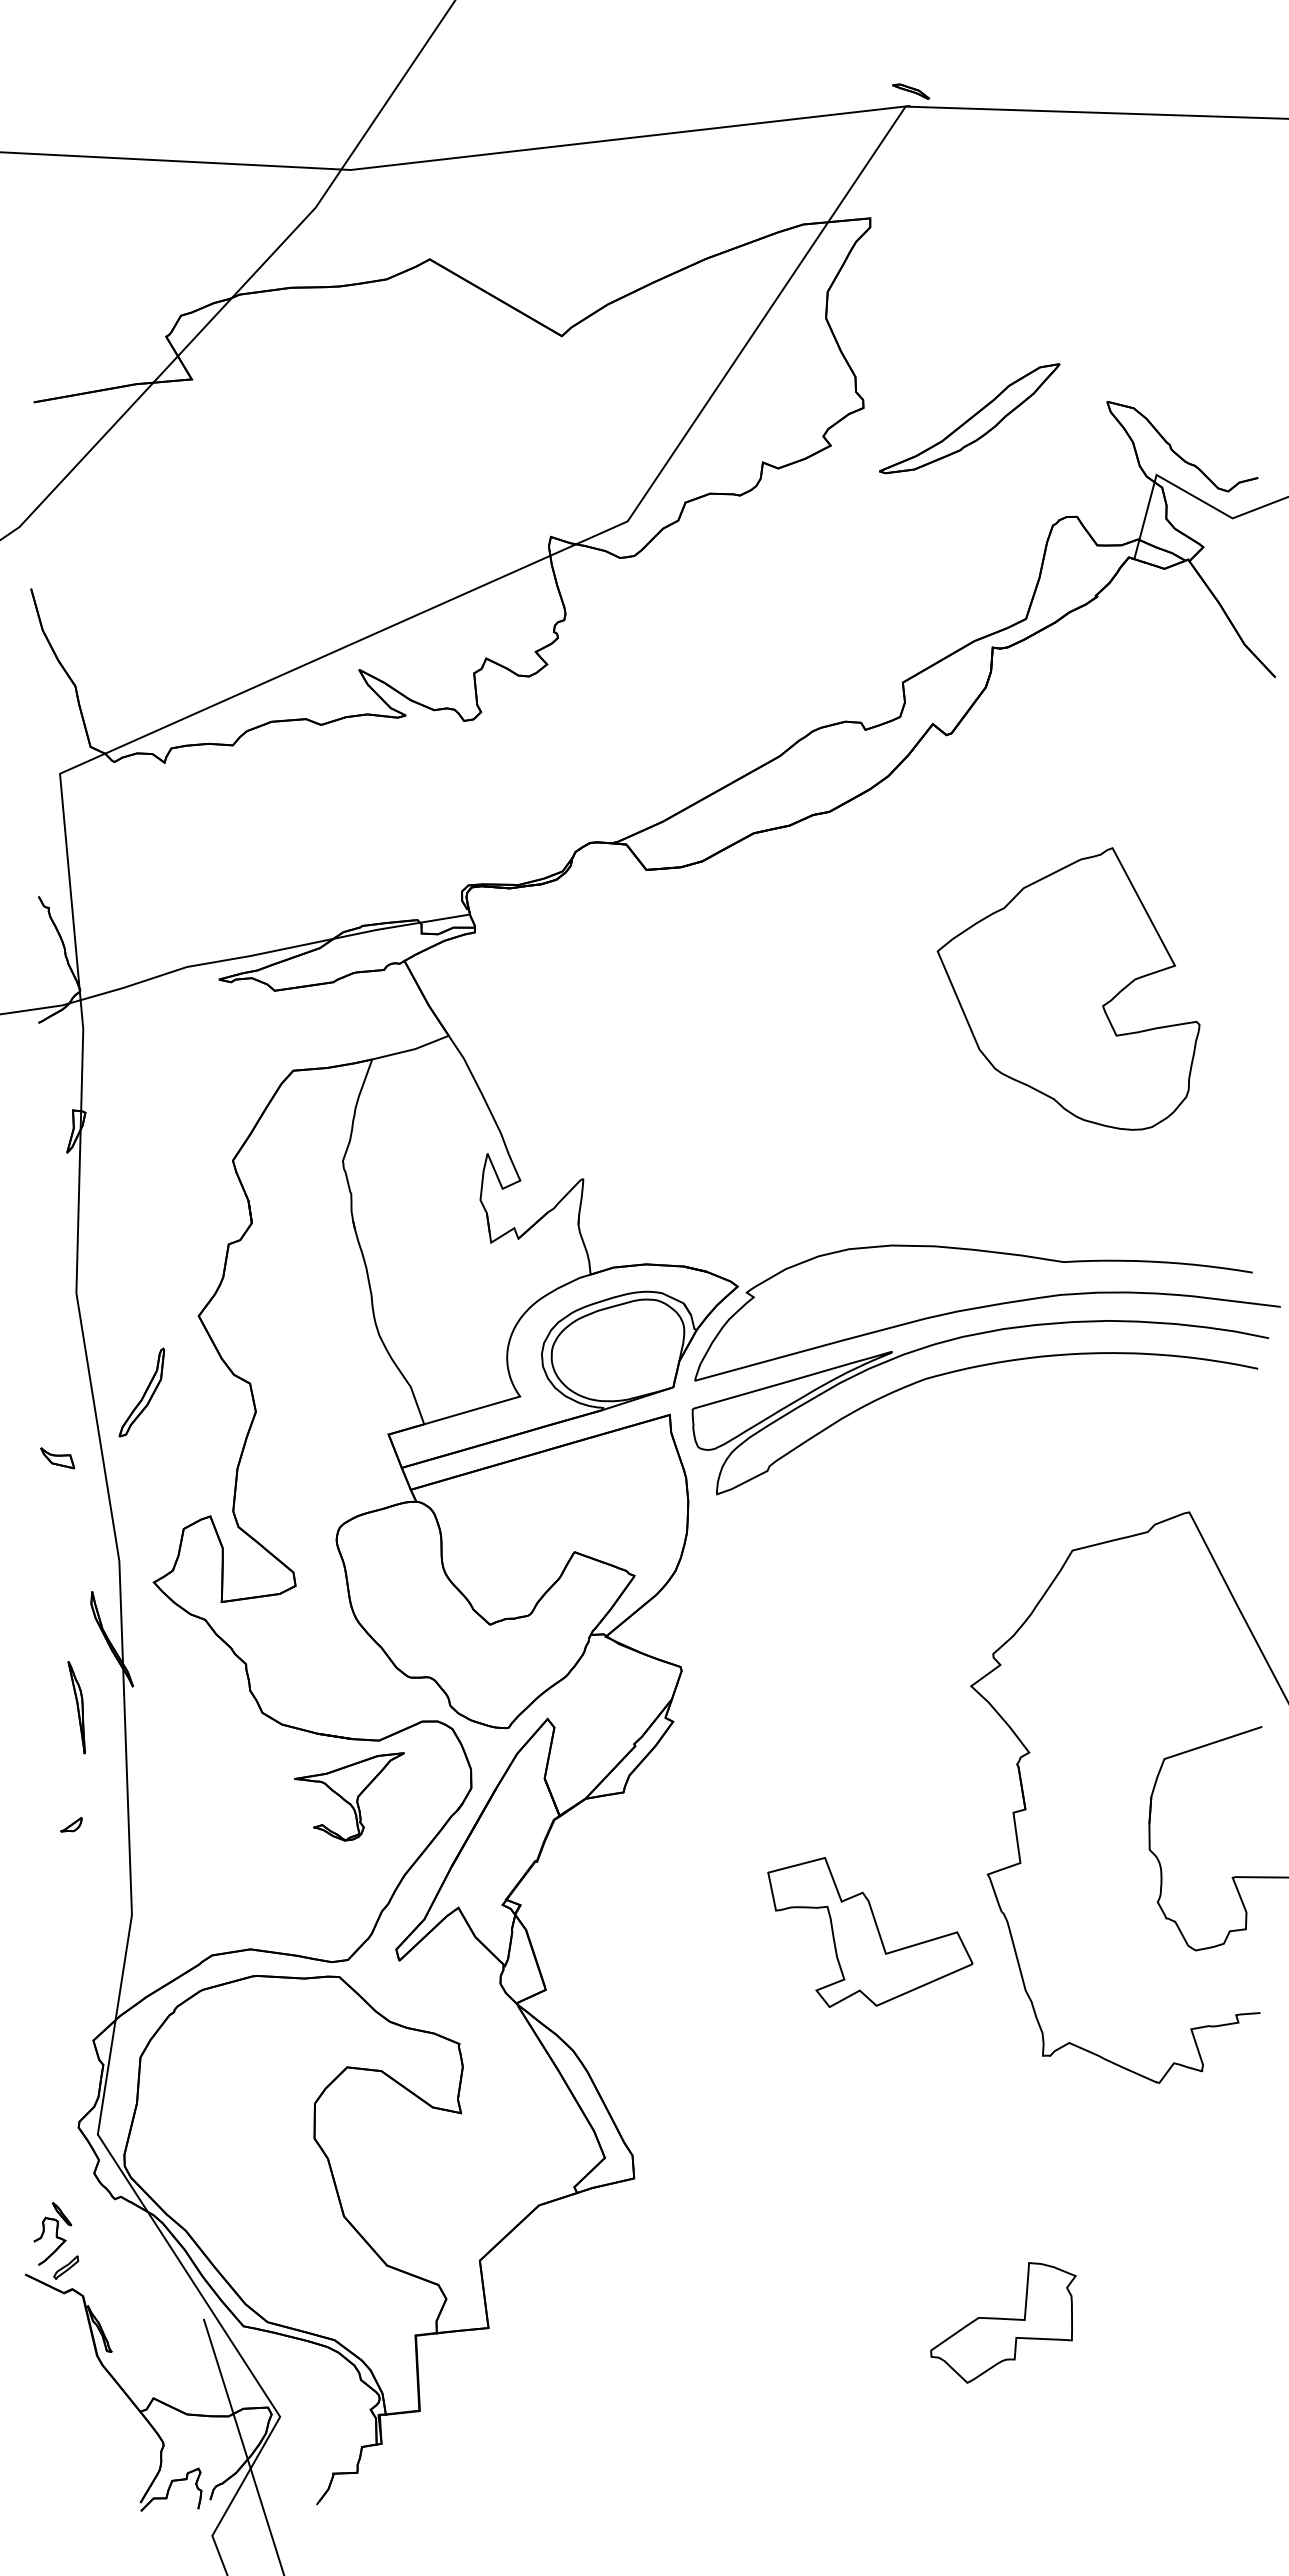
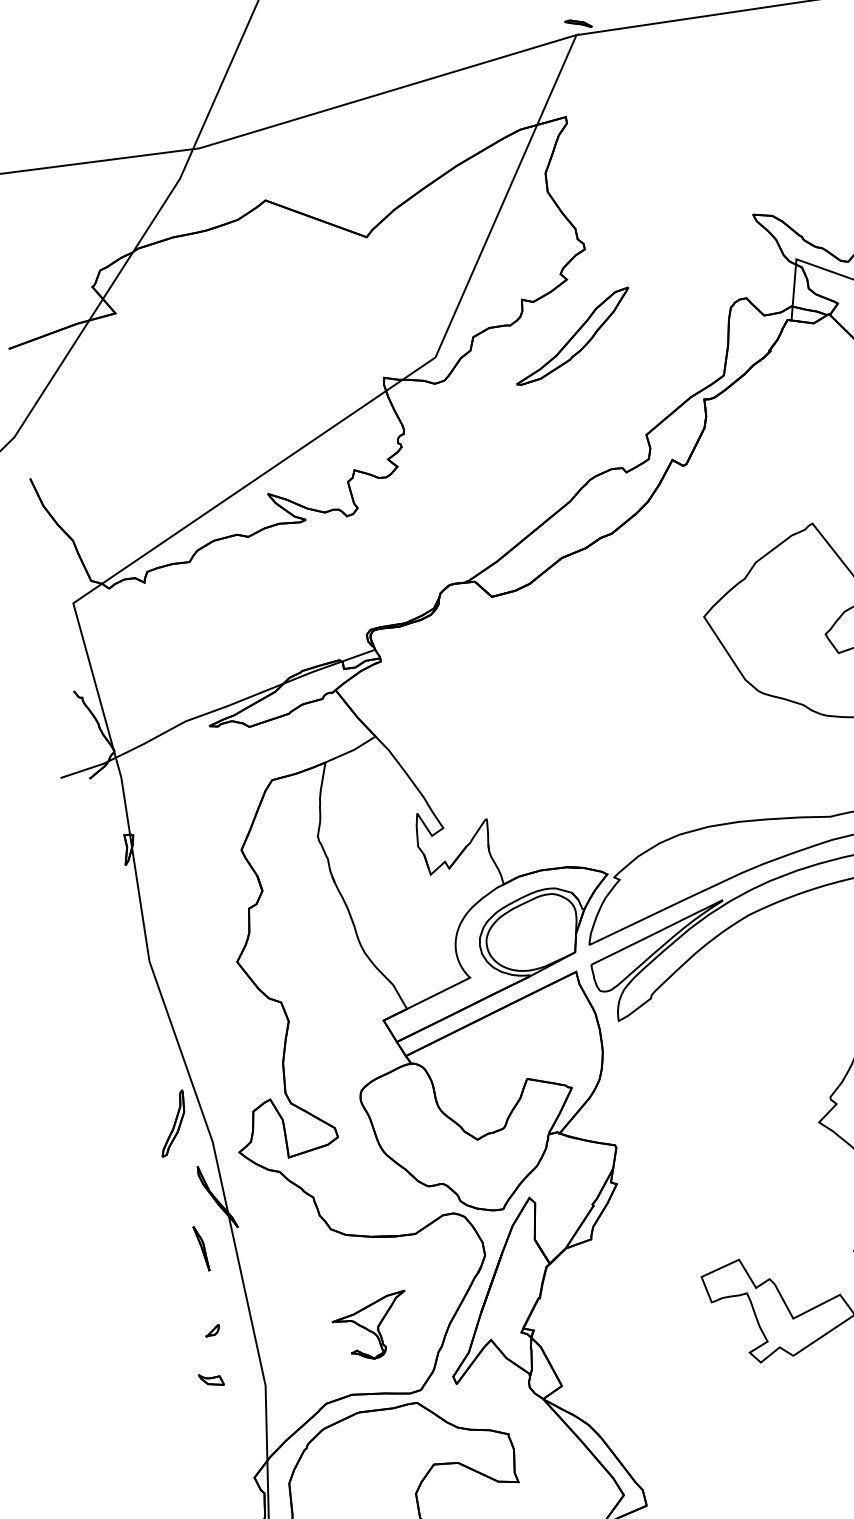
part: (969, 418) -> (572, 336), moved
part: (141, 1392) -> (172, 1123), moved
part: (57, 1458) -> (211, 1380), moved
part: (76, 1707) -> (201, 1248), size x0.71
part: (349, 1796) -> (372, 1327), moved

